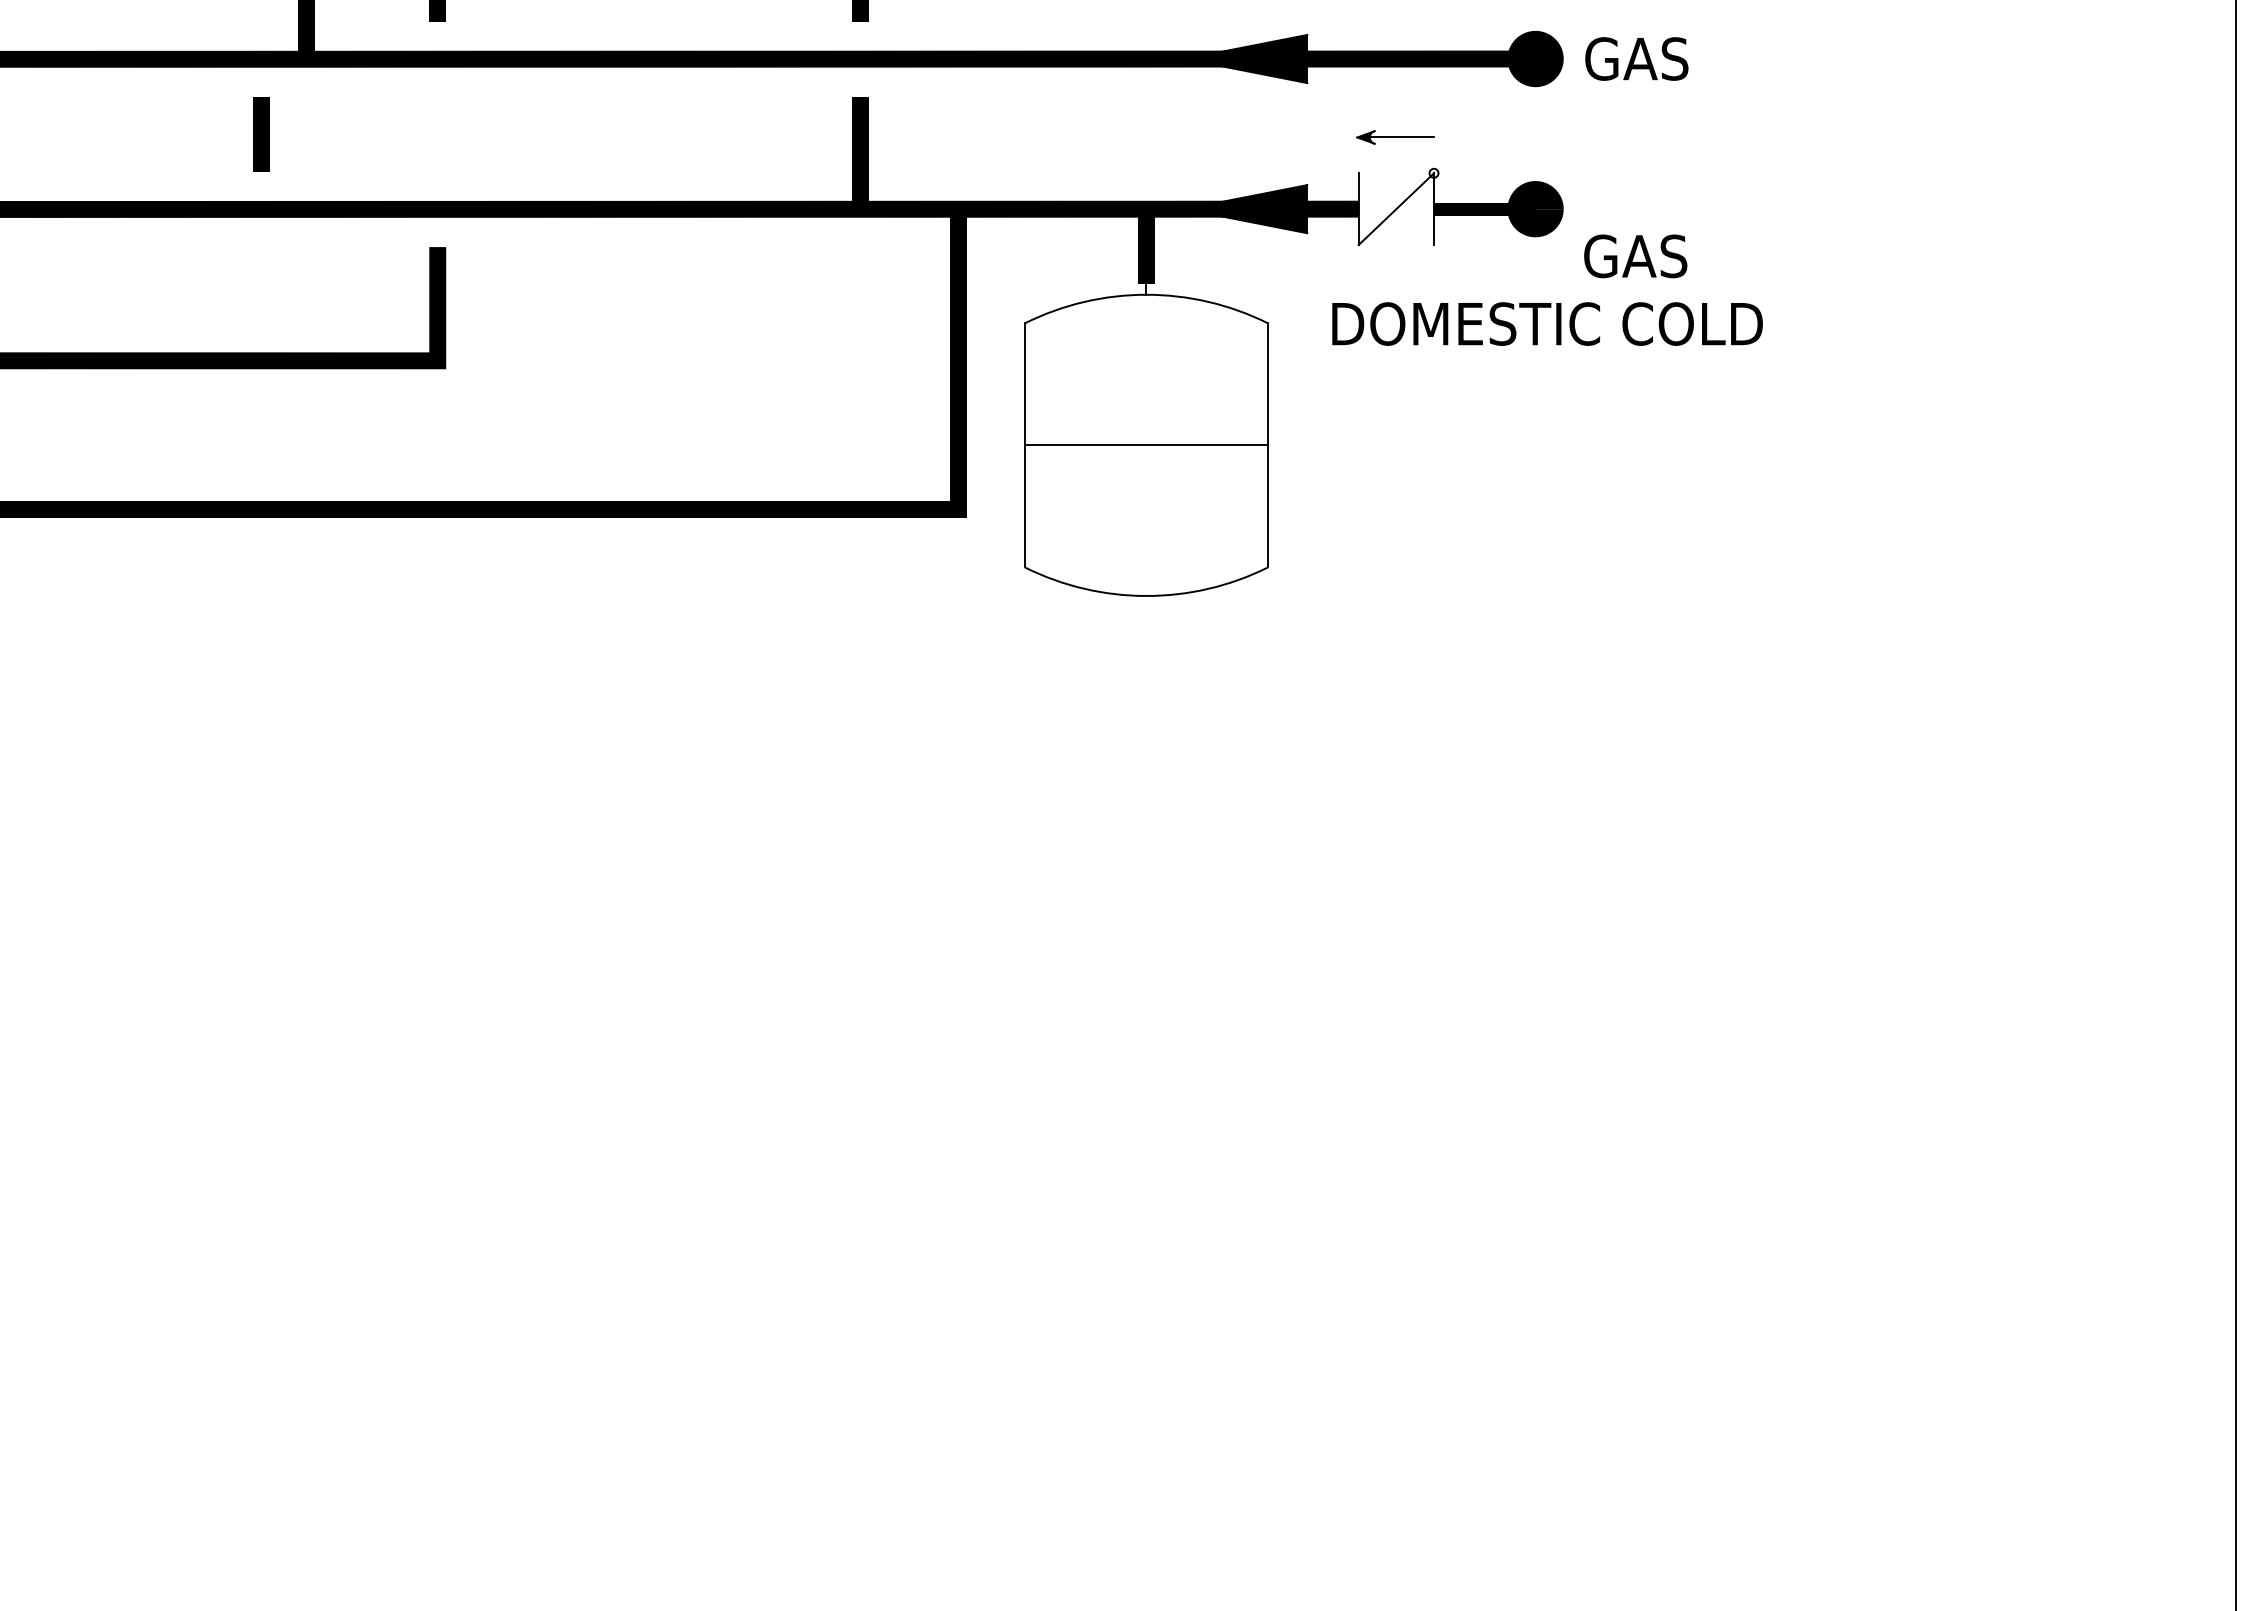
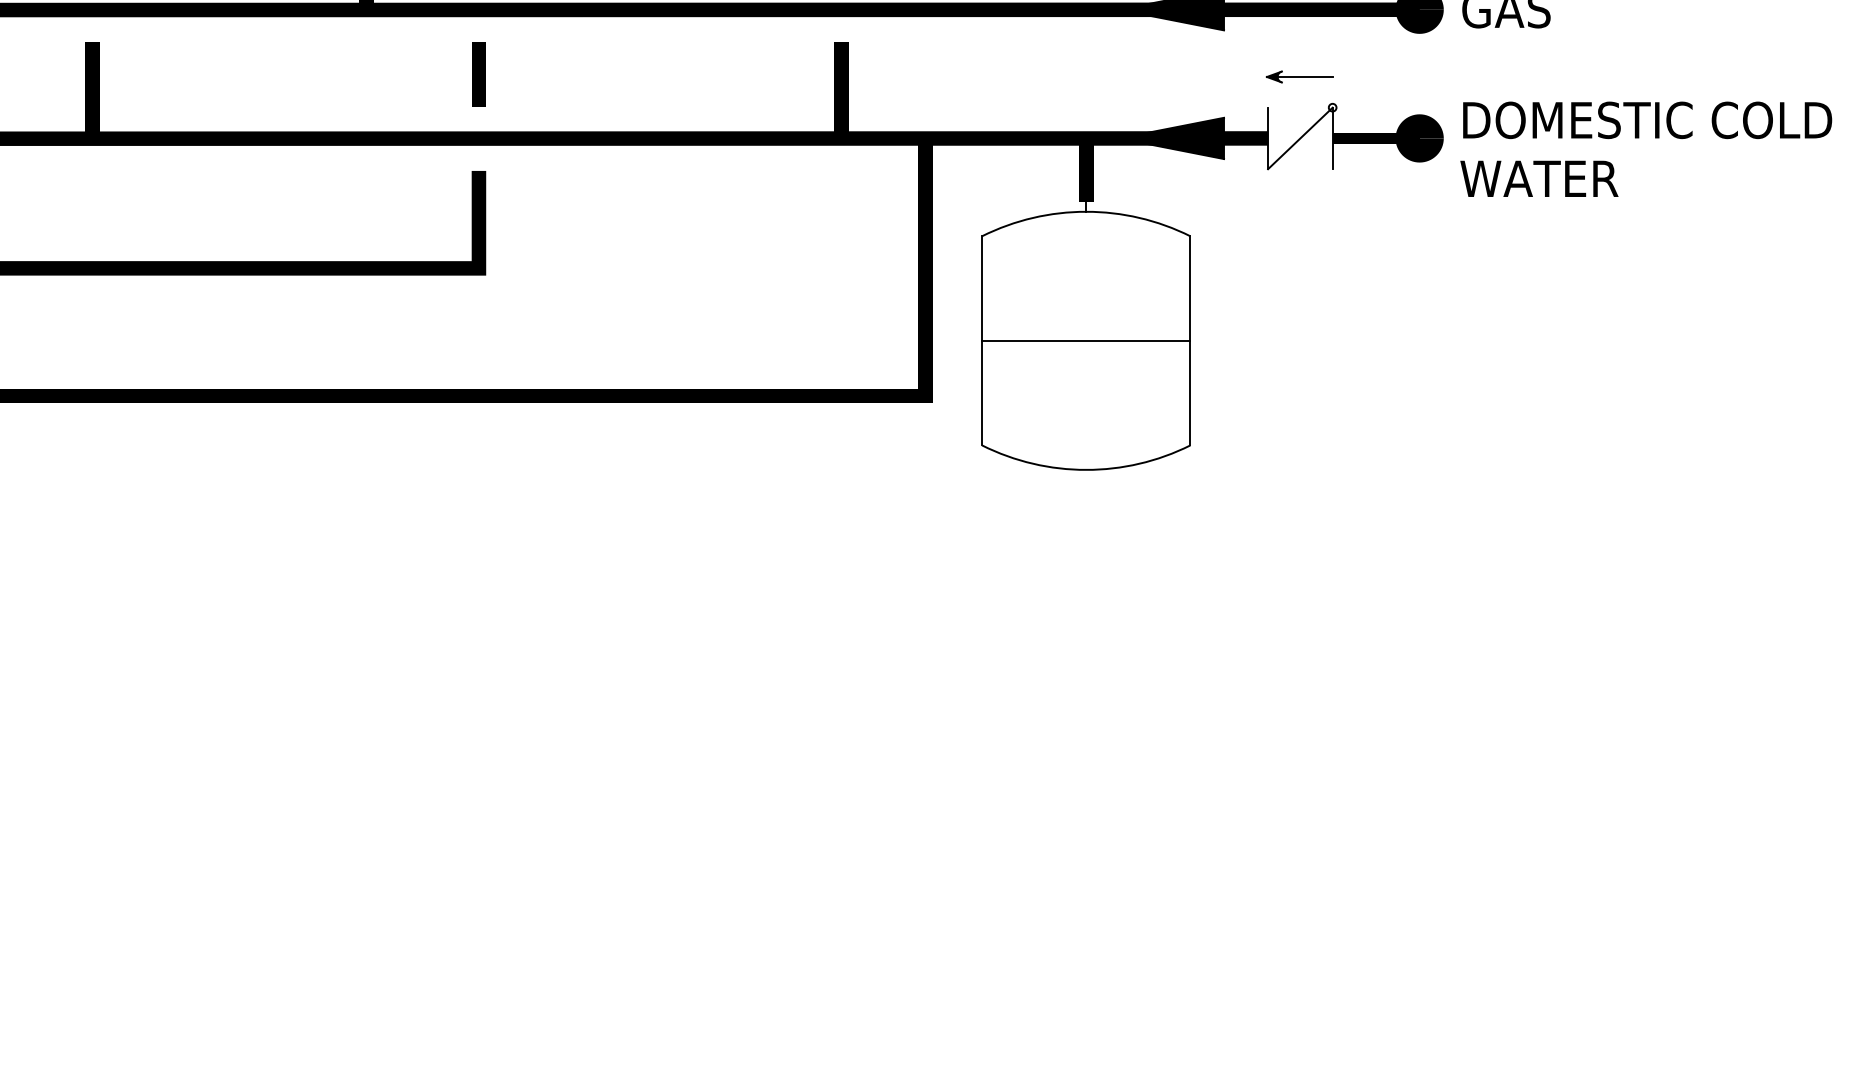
line: (261, 134) -> (478, 74), moved
text: (1675, 256) -> (1539, 178), GAS -> WATER
text: (1547, 323) -> (1647, 119), moved

